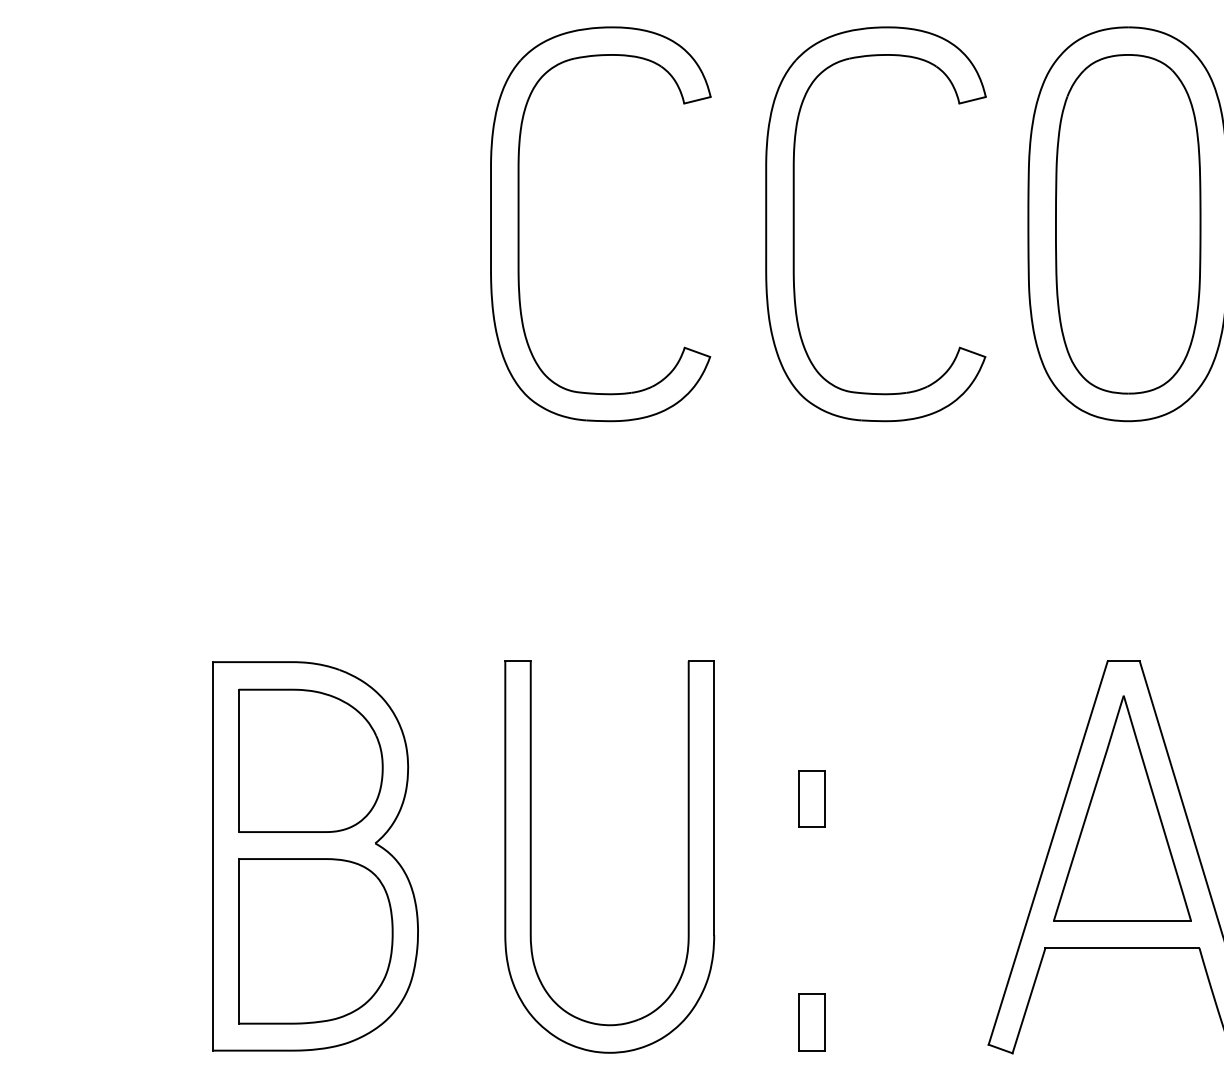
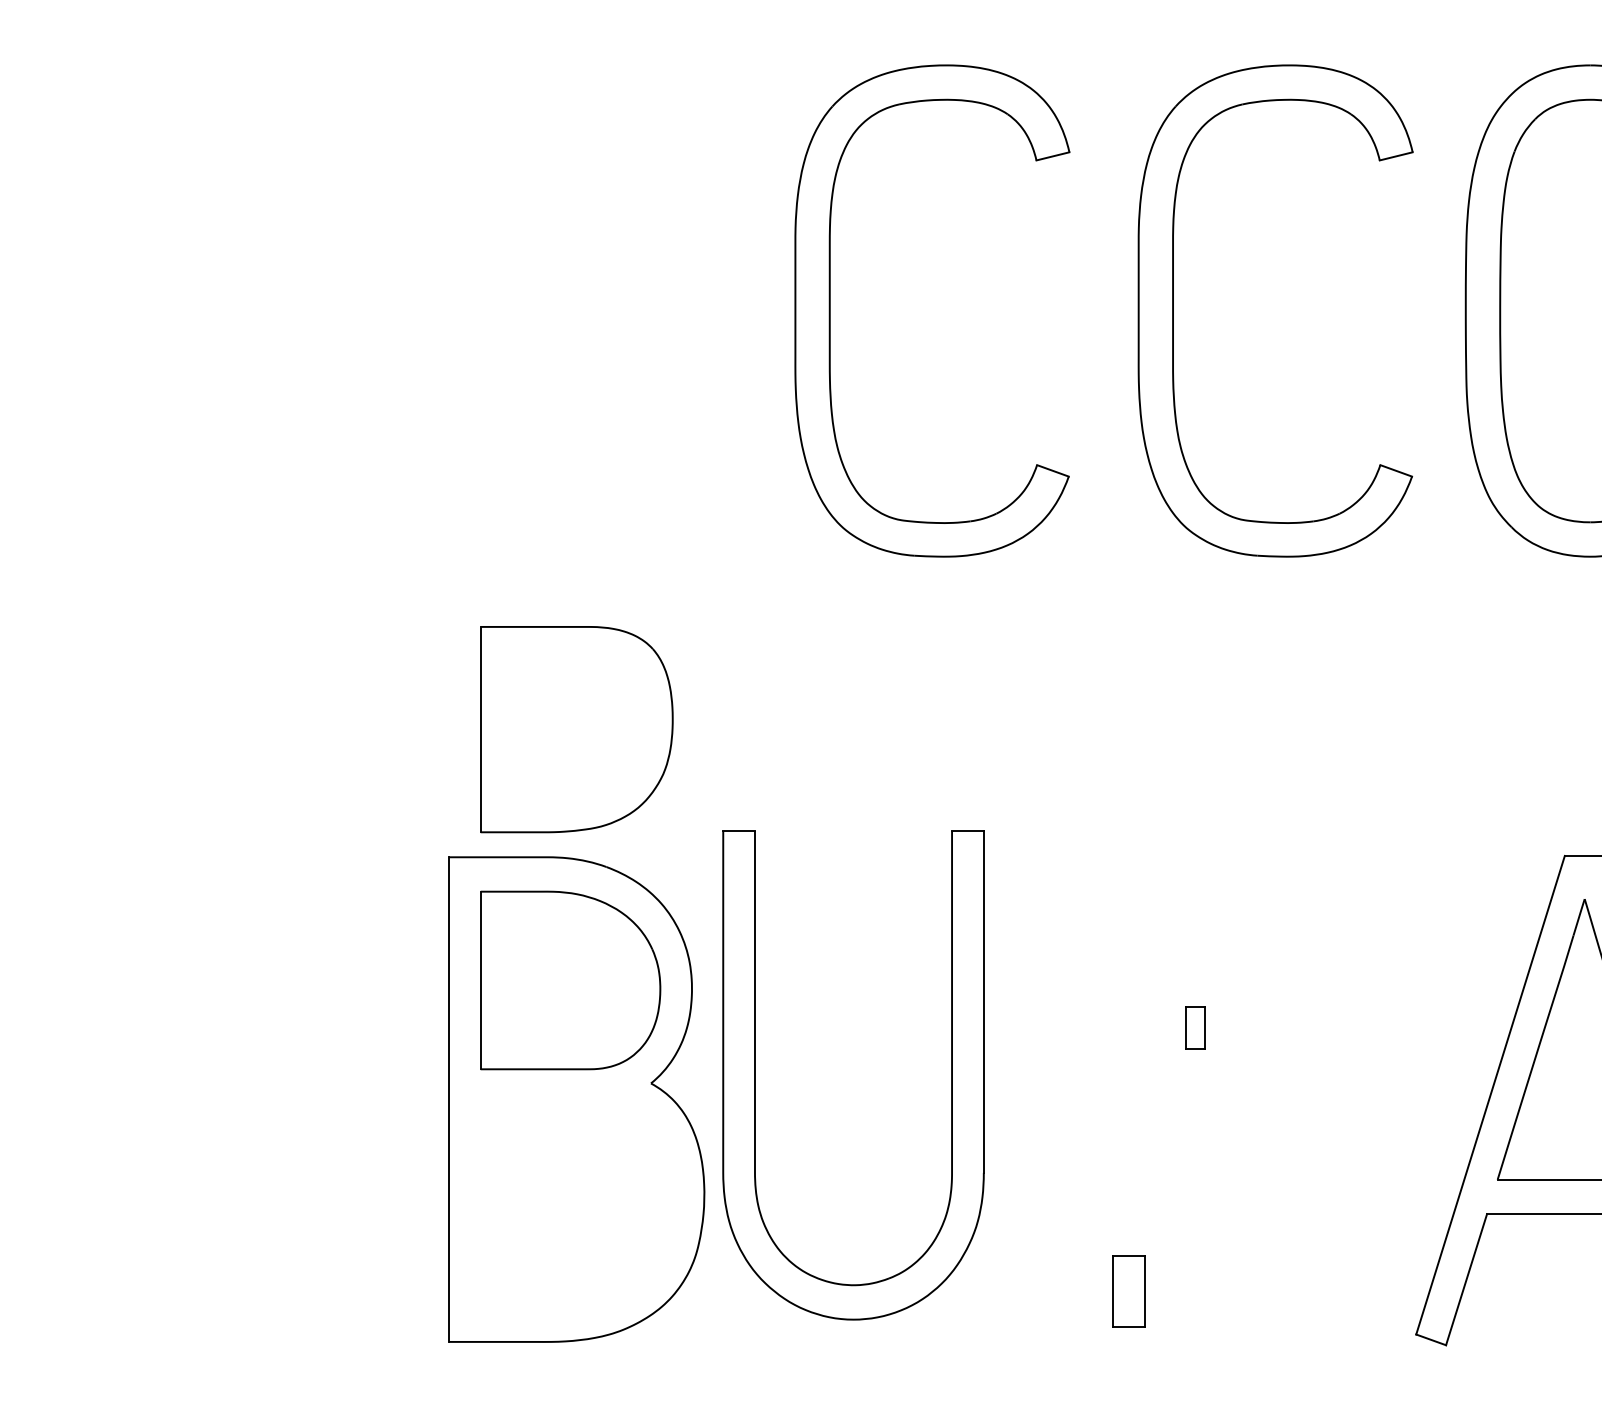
part: (811, 798) -> (1195, 1027), size x0.6
part: (531, 857) -> (755, 1075), moved
part: (315, 941) -> (576, 729), moved
part: (811, 1022) -> (1128, 1291), moved

